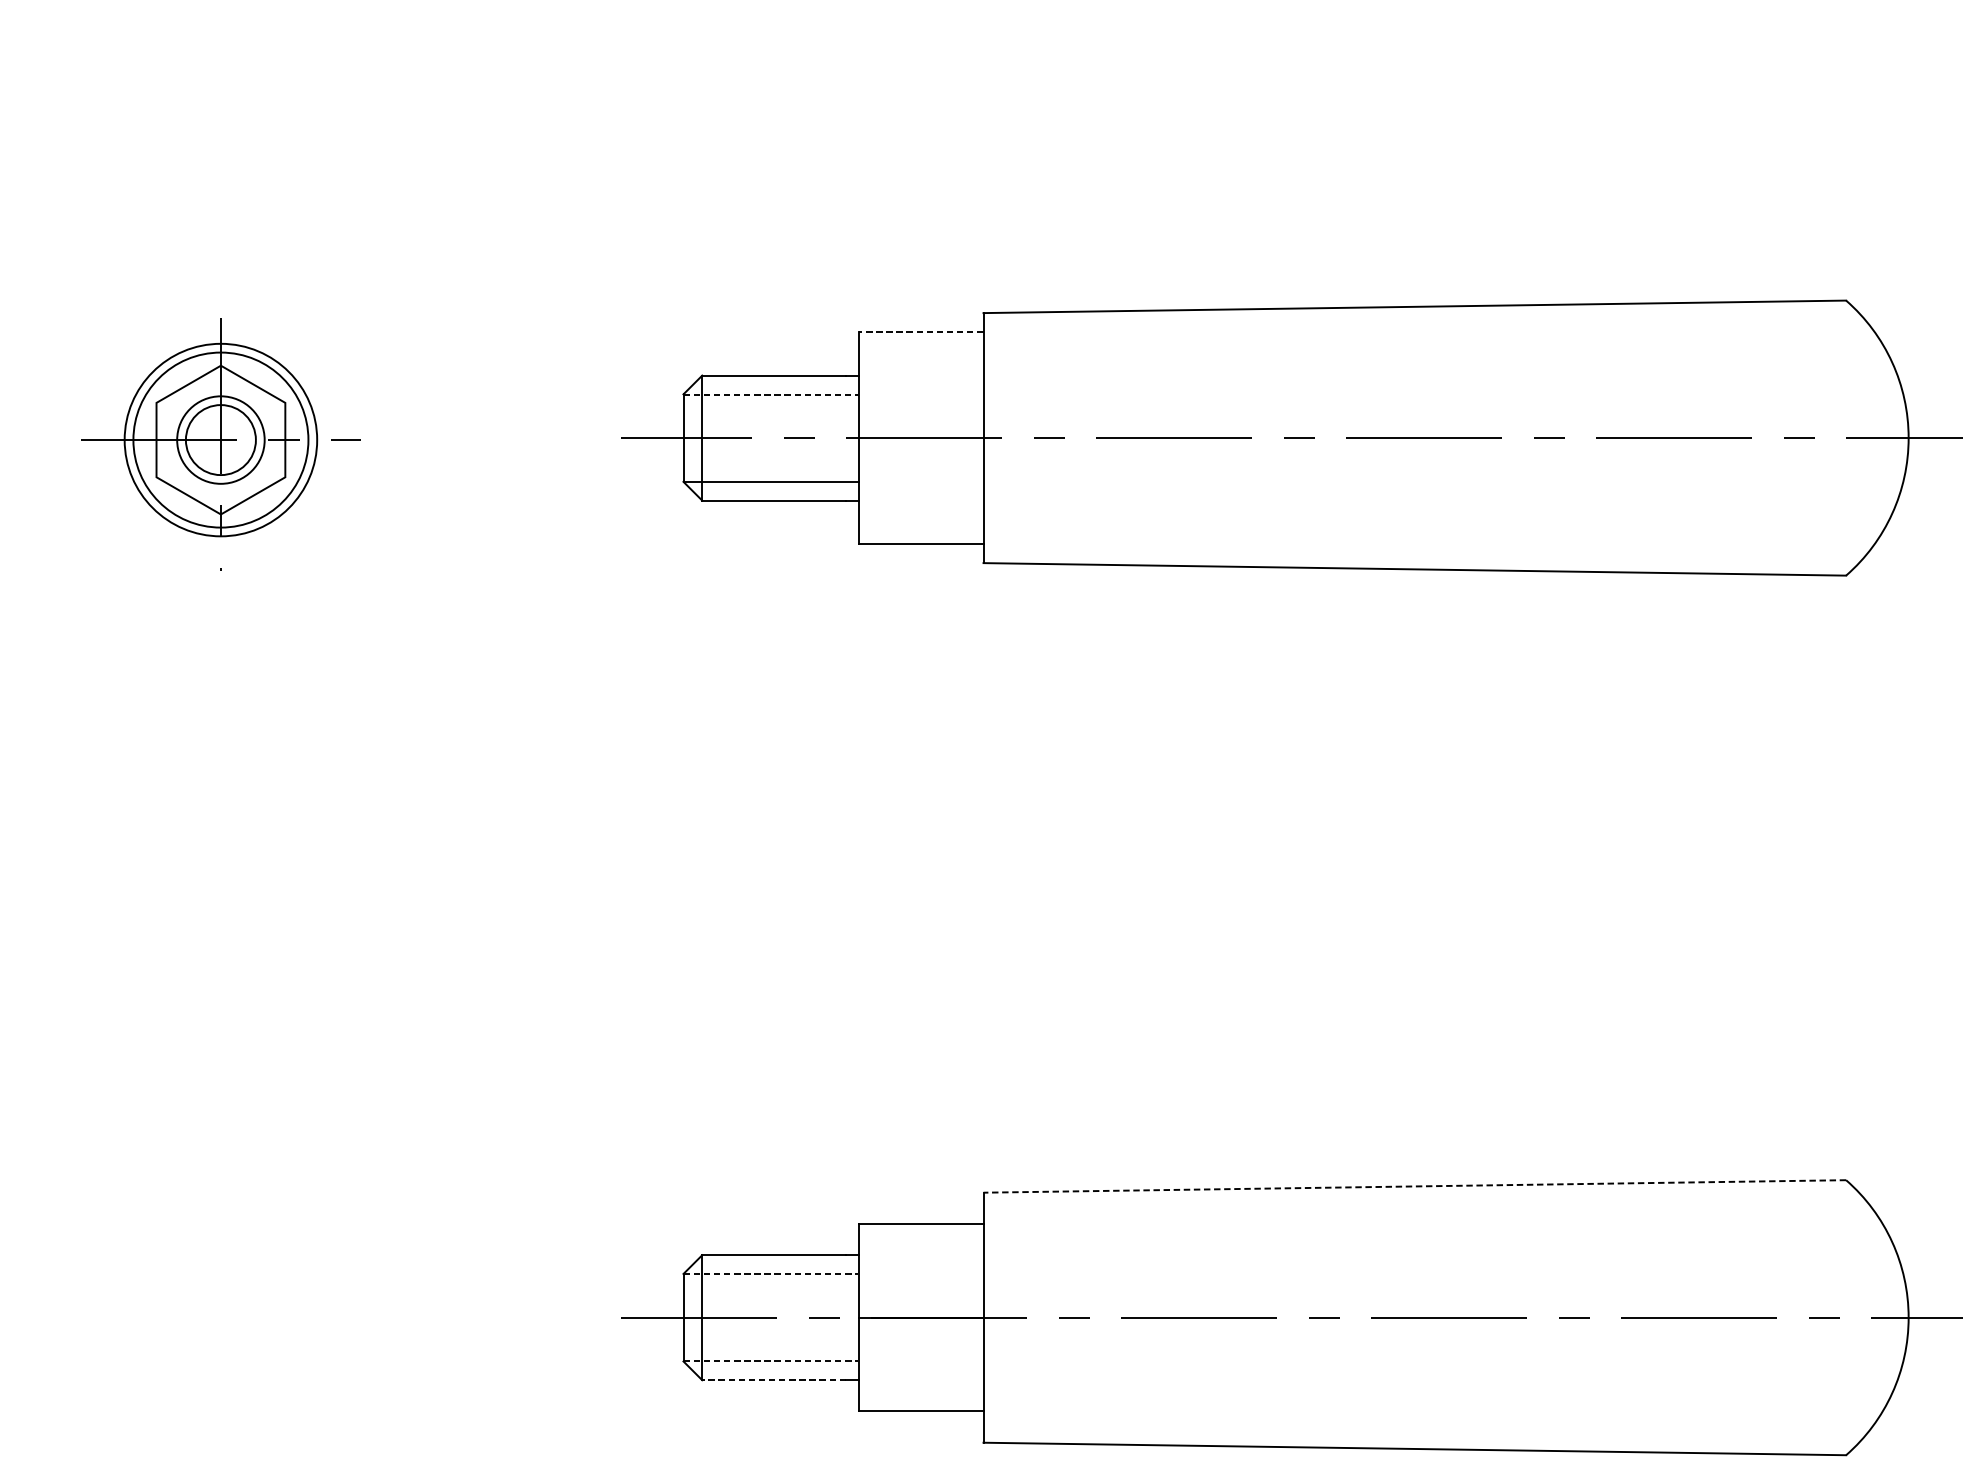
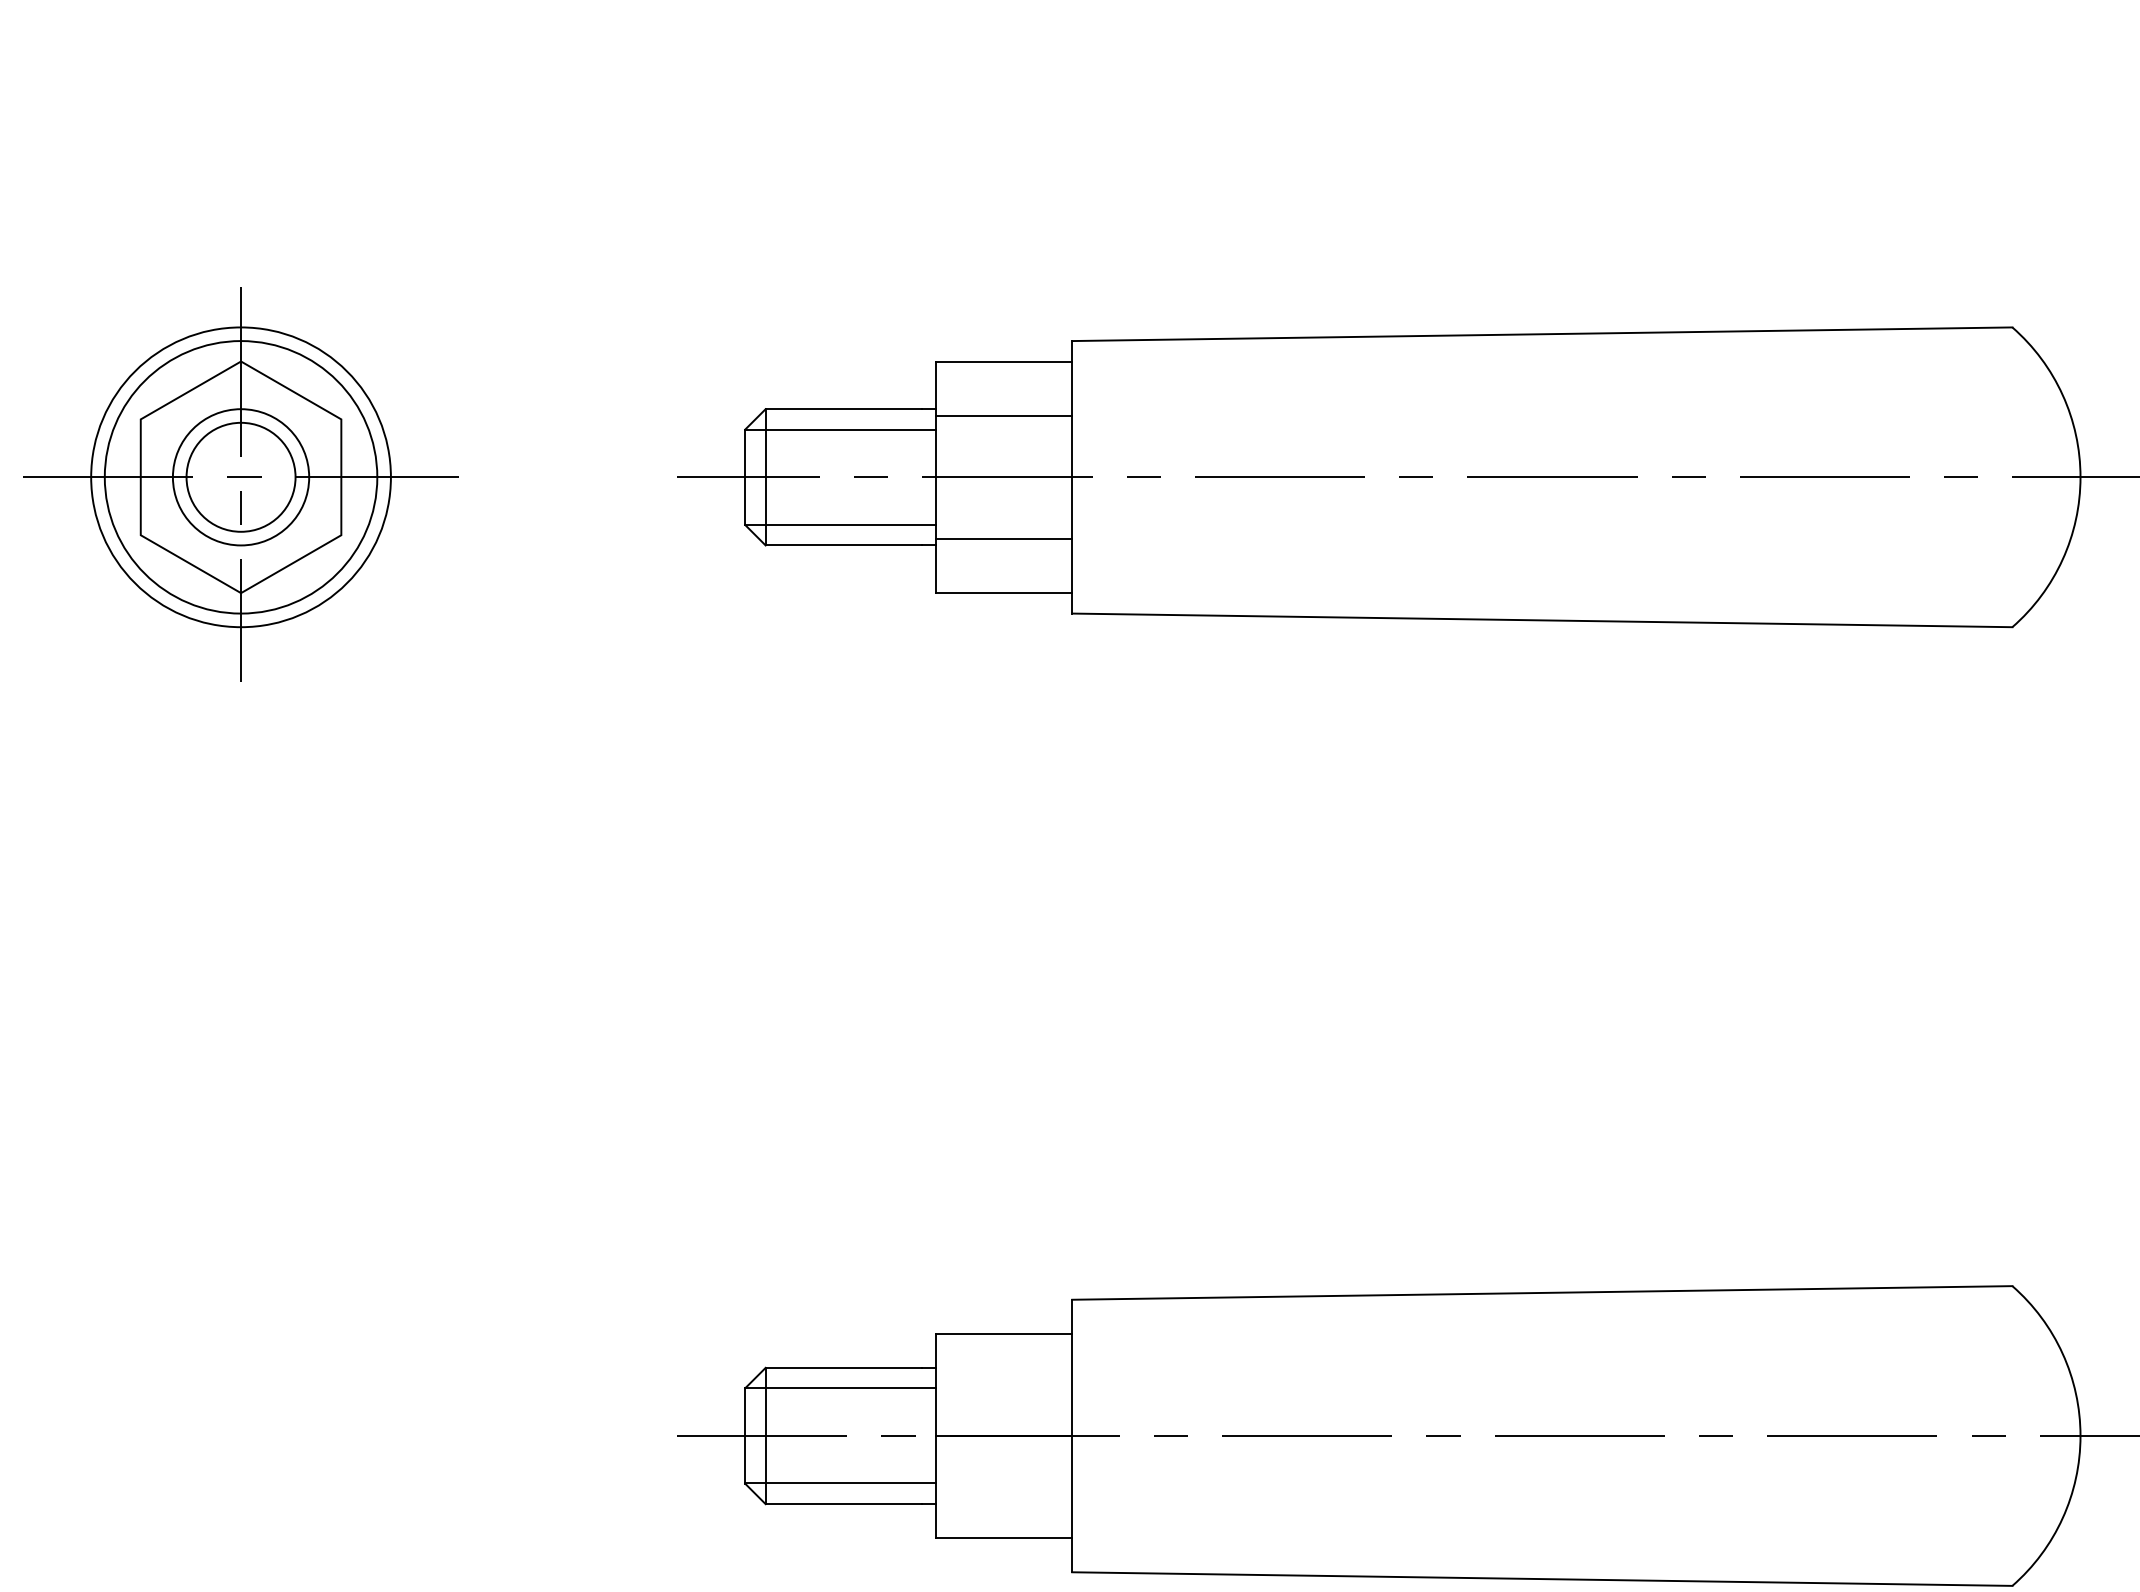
line: (920, 331) -> (1003, 361), dashed -> solid
line: (920, 382) -> (1003, 416), added
line: (771, 395) -> (841, 430), dashed -> solid
part: (220, 444) -> (240, 484), size x1.43
line: (920, 494) -> (1003, 538), added
line: (1414, 1186) -> (1541, 1292), dashed -> solid
line: (771, 1274) -> (841, 1388), dashed -> solid
line: (771, 1361) -> (841, 1483), dashed -> solid
line: (773, 1380) -> (843, 1504), dashed -> solid

